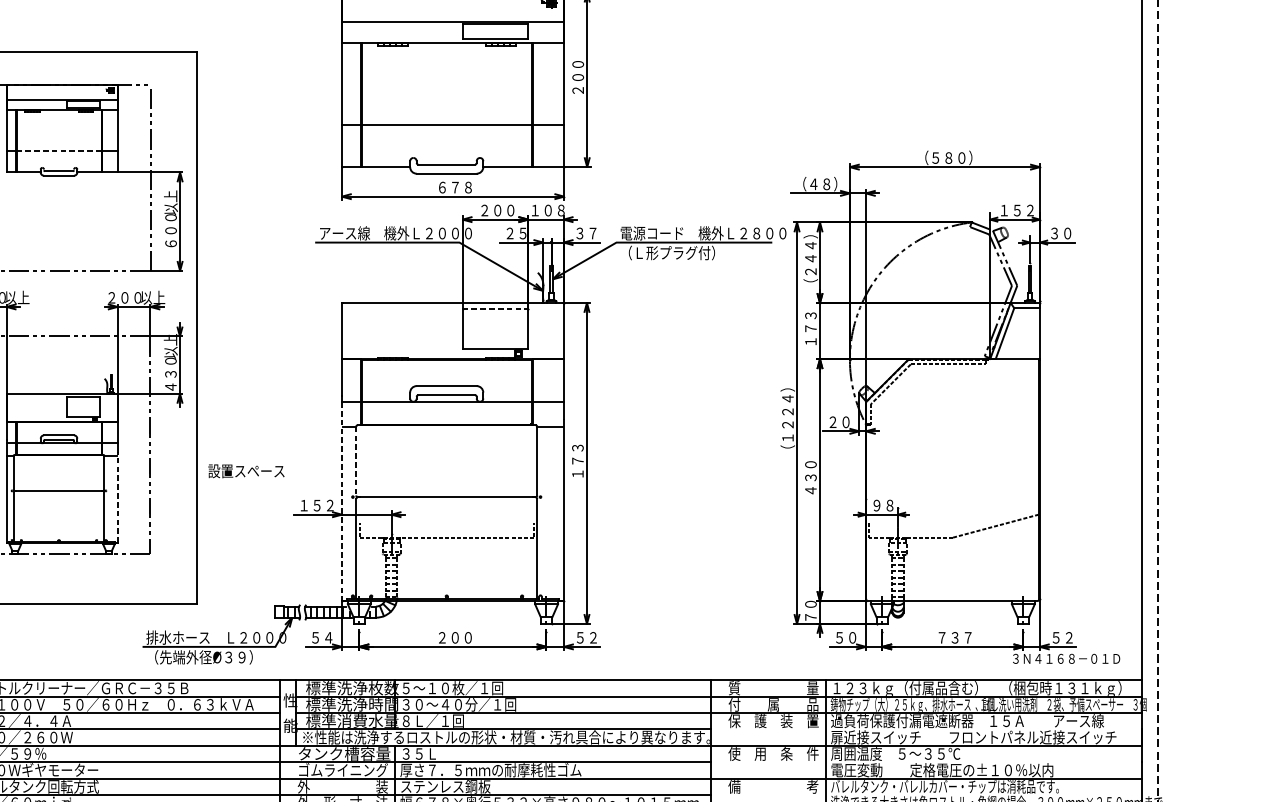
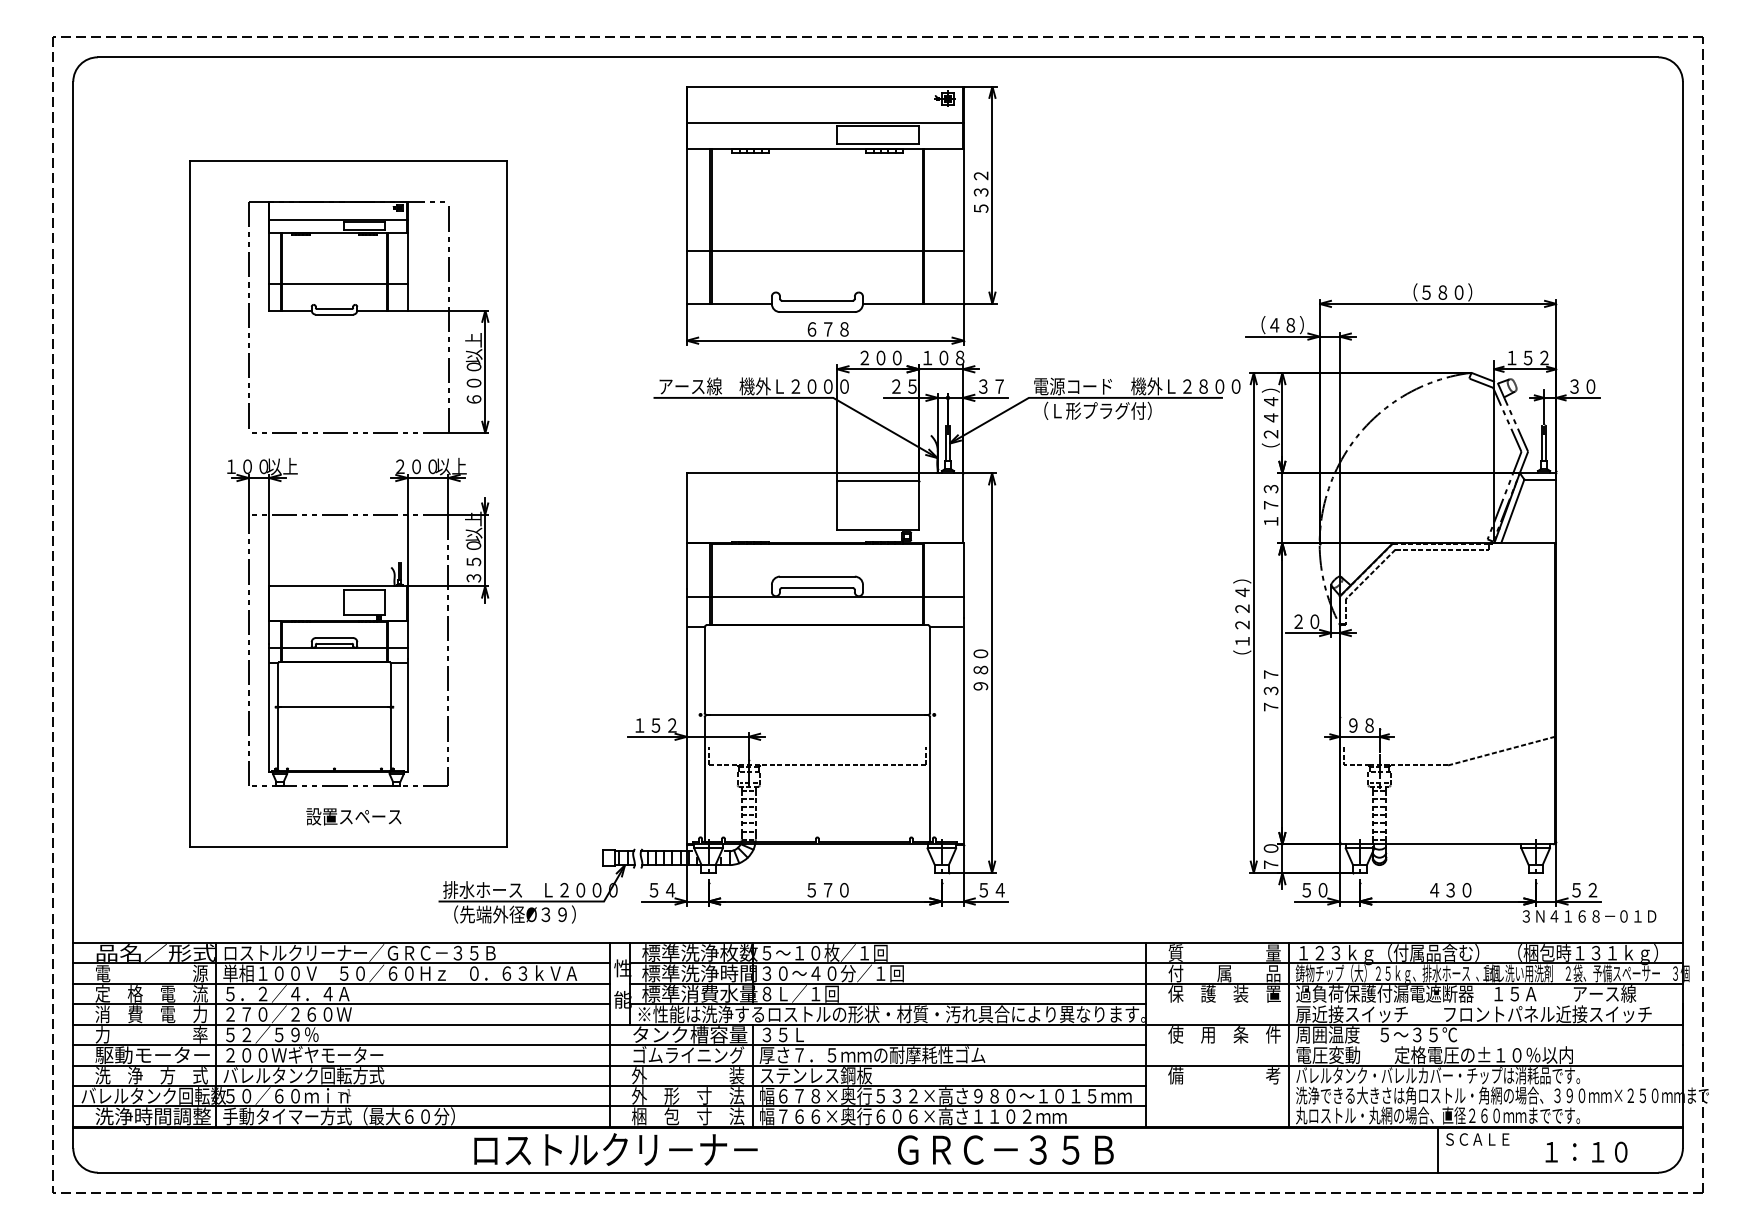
text: (577, 76) -> (980, 191), ２００ -> ５３２
line: (59, 150) -> (334, 283), dashed -> solid
line: (495, 308) -> (878, 480), dashed -> solid
text: (170, 380) -> (473, 569), ４３０ -> ３５０
text: (577, 460) -> (980, 669), １７３ -> ９８０
line: (356, 461) -> (704, 670), dashed -> solid
text: (246, 471) -> (353, 816), moved
text: (810, 477) -> (1270, 690), ４３０ -> ７３７
line: (117, 497) -> (407, 715), dashed -> solid
line: (341, 501) -> (686, 720), dashed -> solid
text: (448, 637) -> (819, 889), ２００ -> ５７０
text: (592, 637) -> (999, 889), ５２ -> ５４
text: (954, 638) -> (1450, 890), ７３７ -> ４３０

